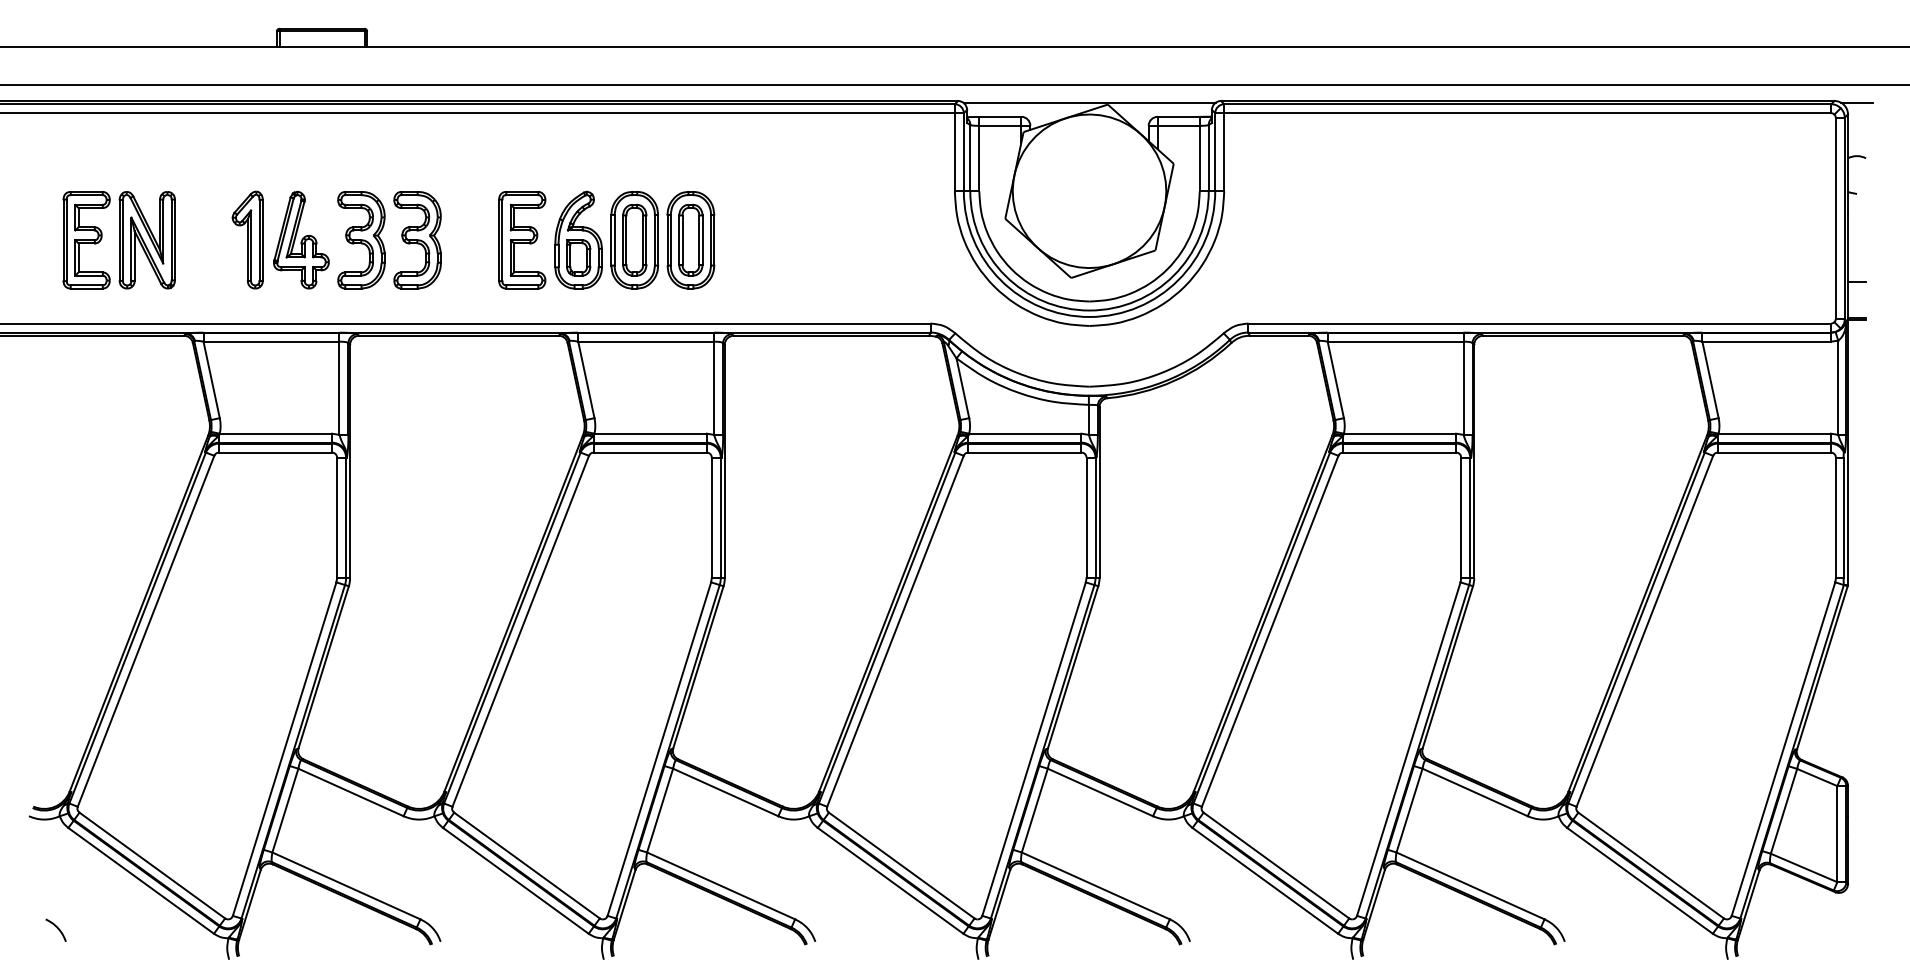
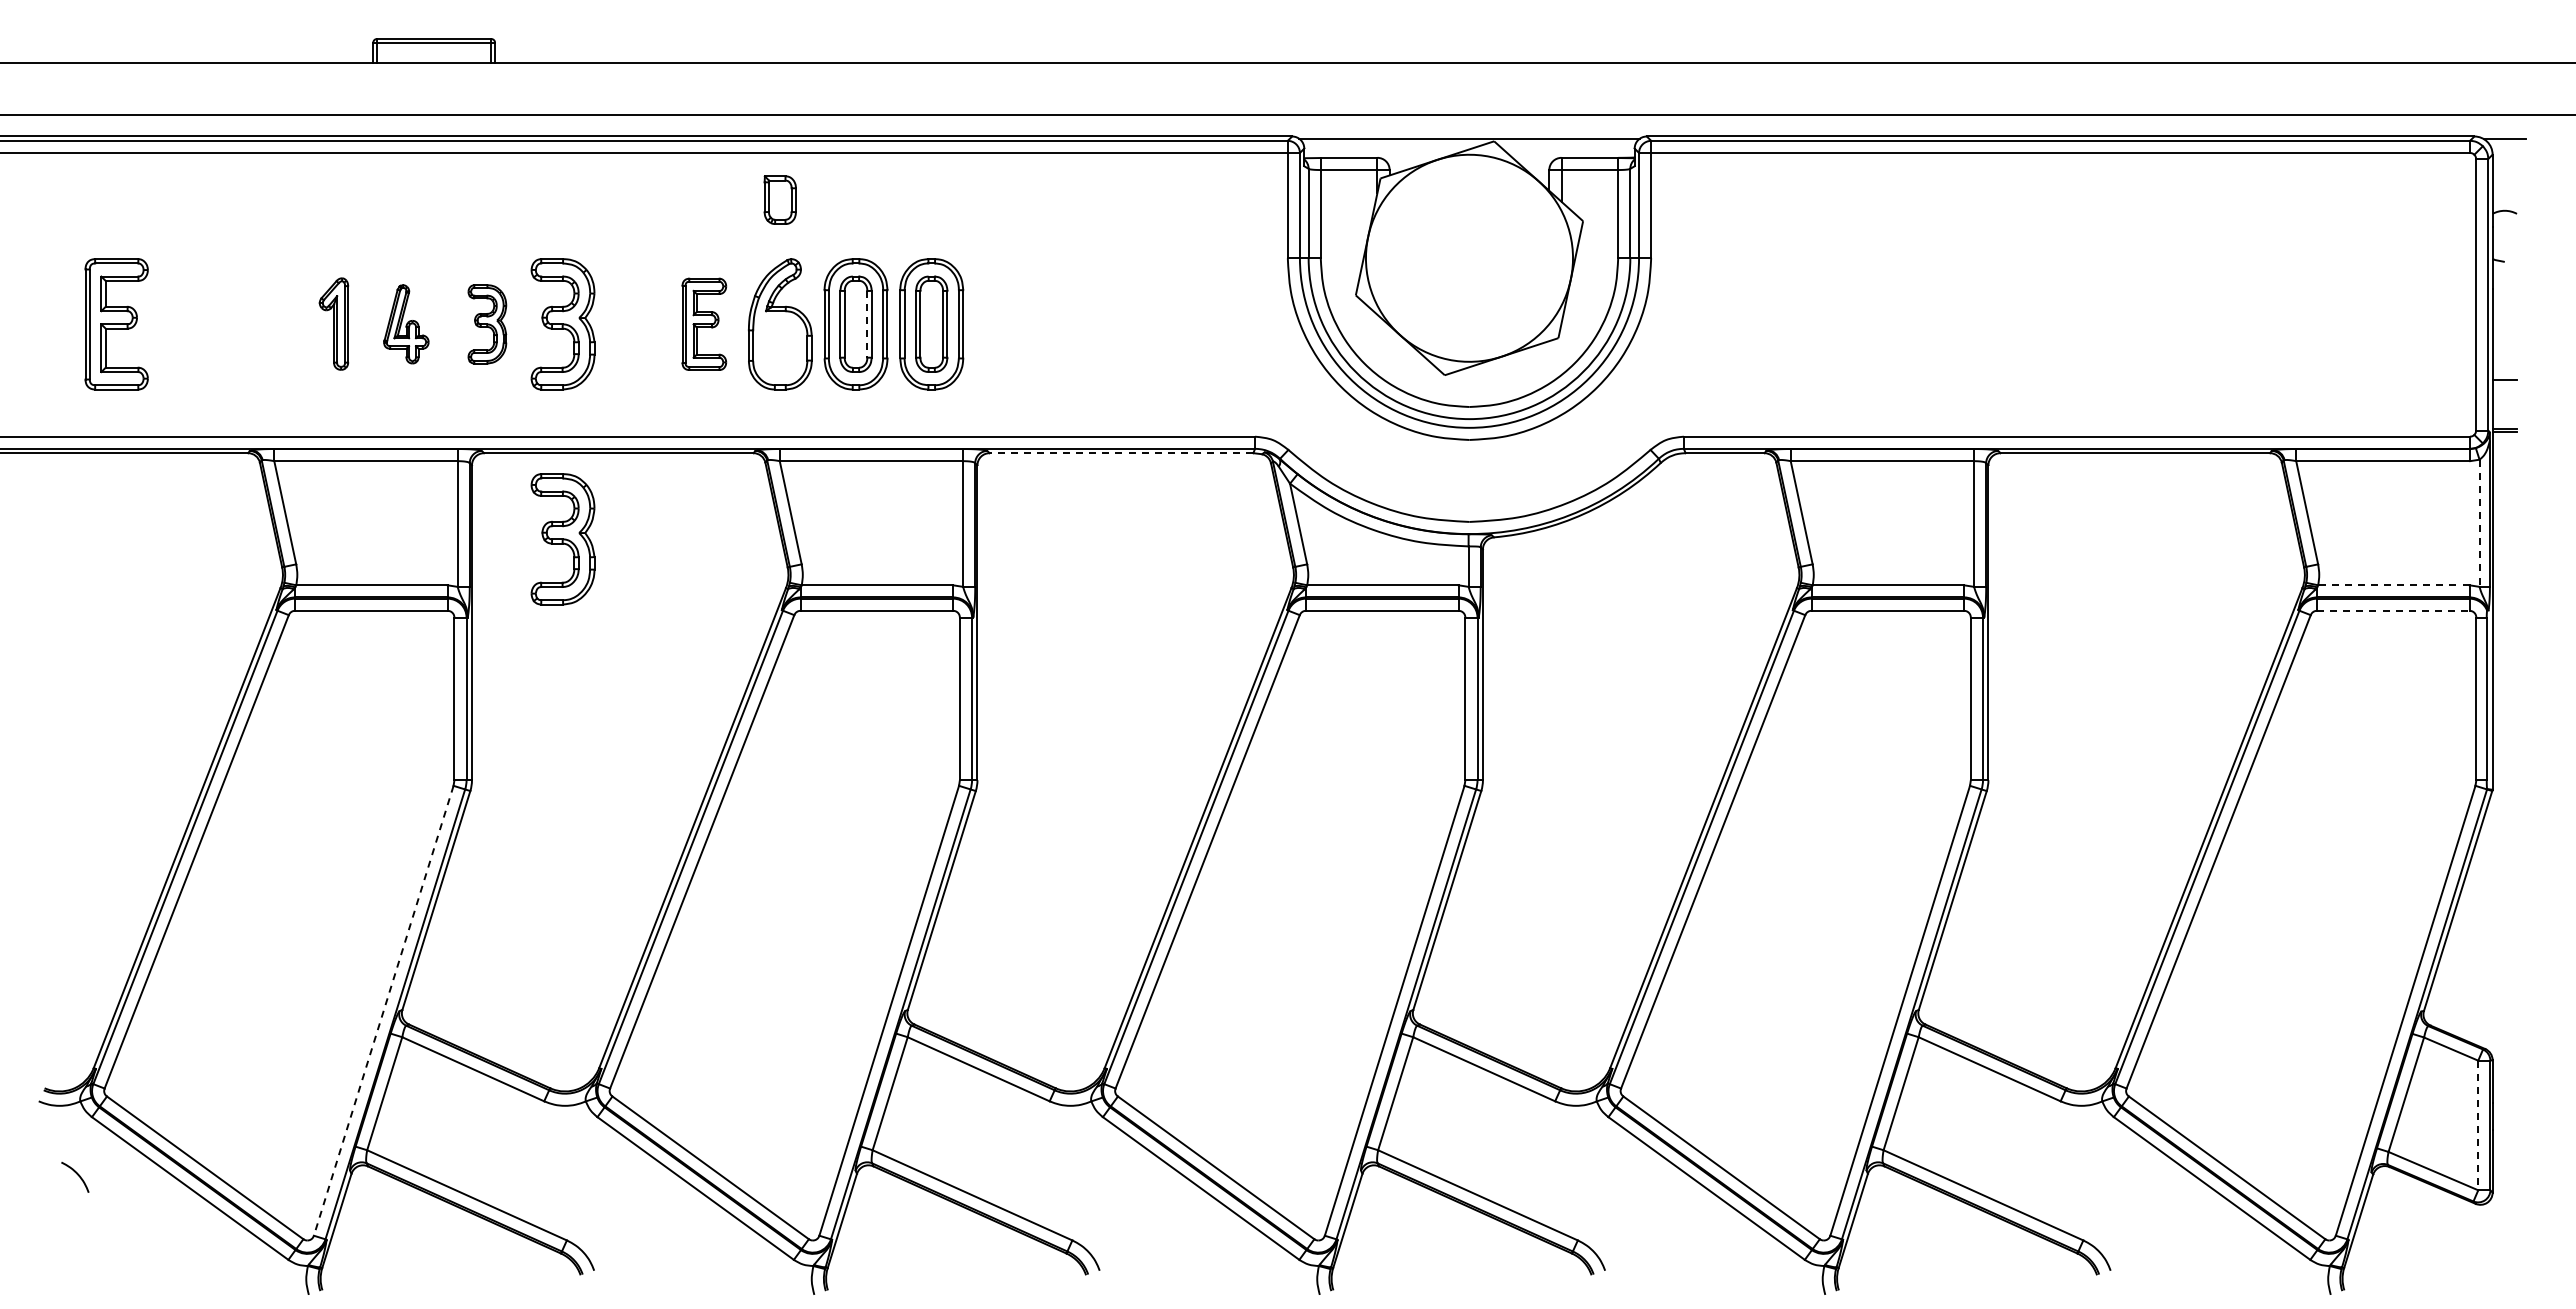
part: (247, 239) -> (333, 323), size x0.7
part: (147, 240) -> (198, 324), removed
part: (301, 240) -> (406, 324), size x0.6
part: (361, 240) -> (487, 324), size x0.6
part: (522, 240) -> (704, 324), size x0.7
line: (643, 240) -> (867, 324), solid -> dashed
part: (578, 257) -> (779, 199), moved
line: (831, 335) -> (1121, 453), solid -> dashed
line: (1838, 387) -> (2479, 523), solid -> dashed
part: (417, 399) -> (562, 539), added
line: (1774, 433) -> (2393, 585), solid -> dashed
line: (1774, 452) -> (2393, 610), solid -> dashed
line: (284, 748) -> (383, 1010), solid -> dashed
line: (1837, 834) -> (2478, 1125), solid -> dashed
curve: (57, 929) -> (77, 1175), moved

